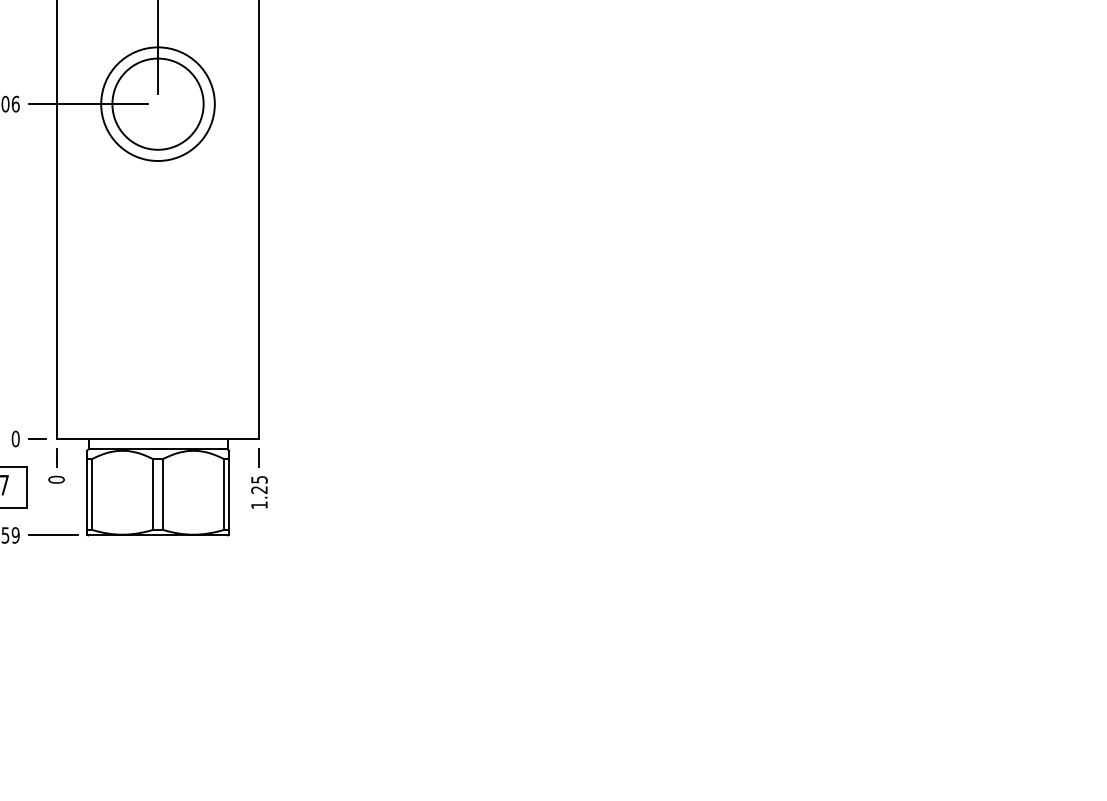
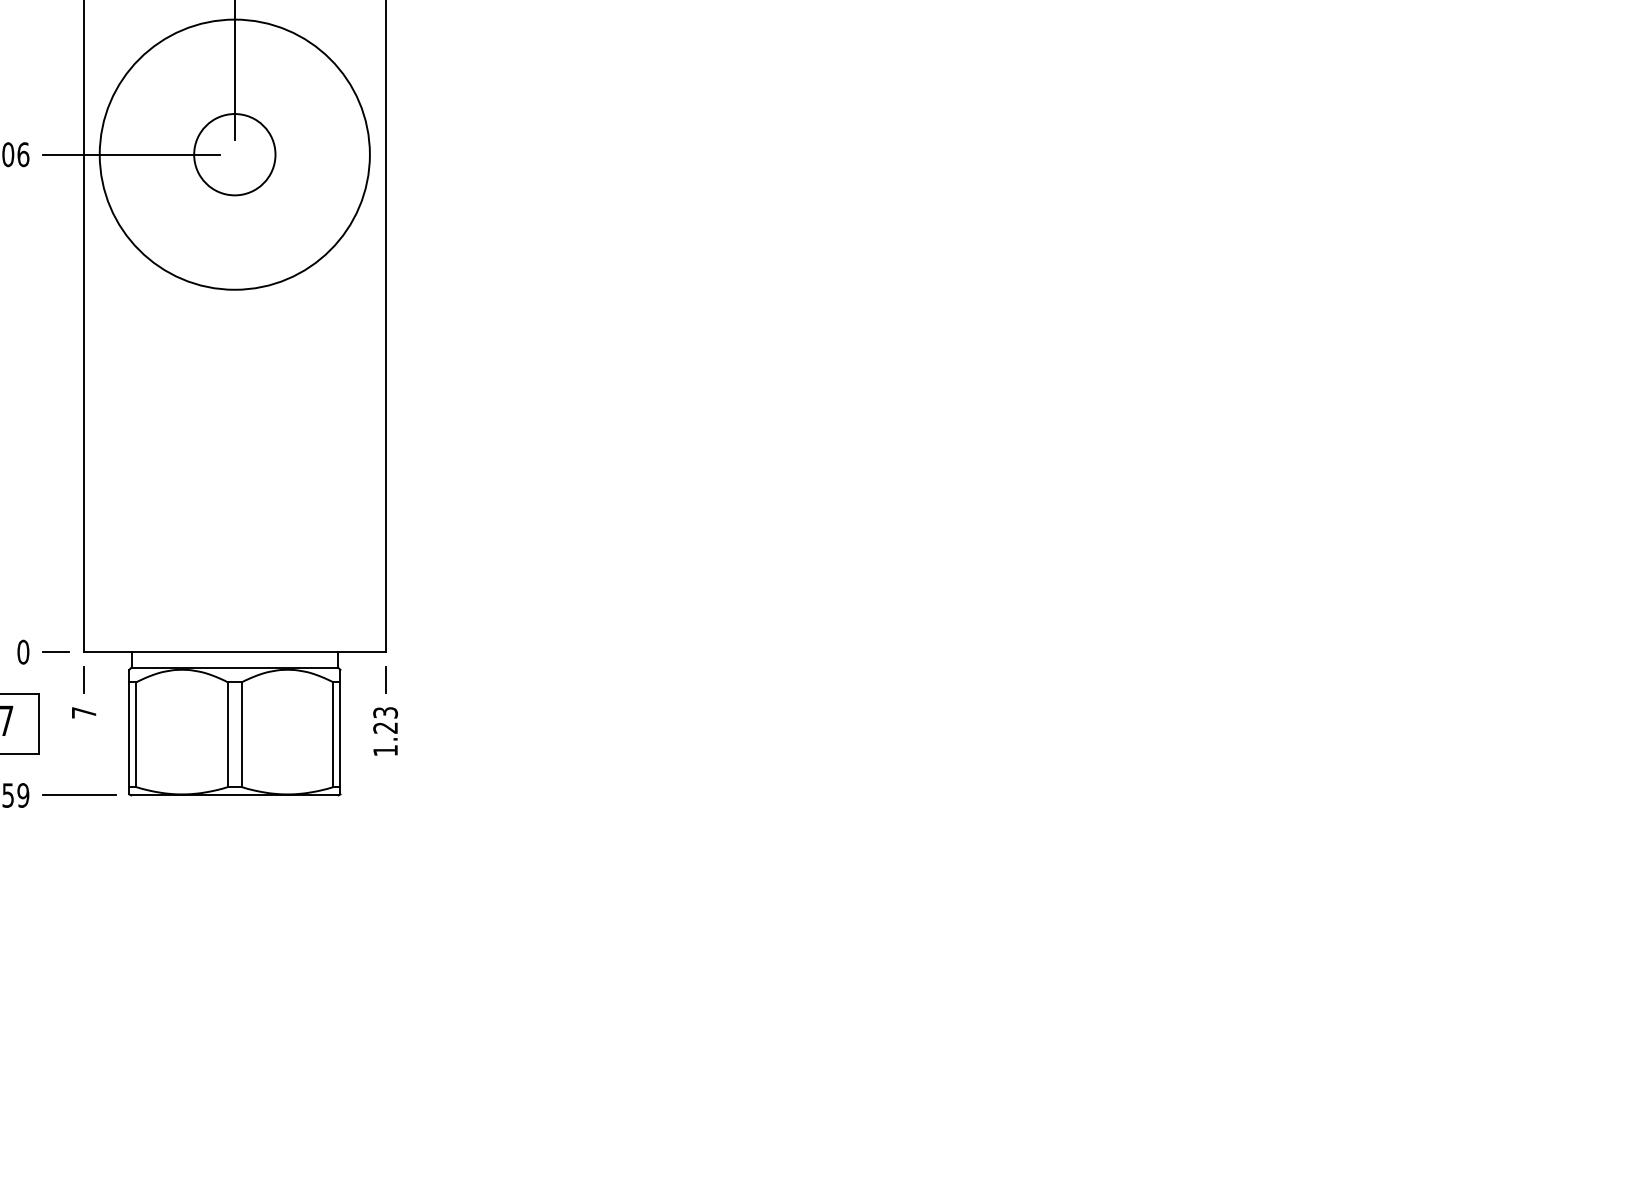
circle: (157, 103) -> (234, 153), size x0.6
circle: (157, 104) -> (234, 155), size x1.6
text: (56, 479) -> (83, 712), 0 -> 7
text: (258, 479) -> (384, 712), 1.25 -> 1.23

